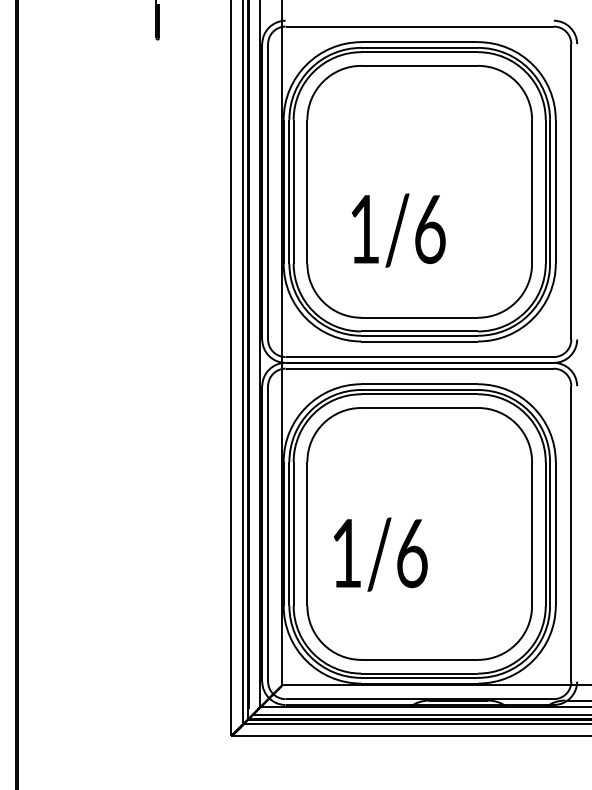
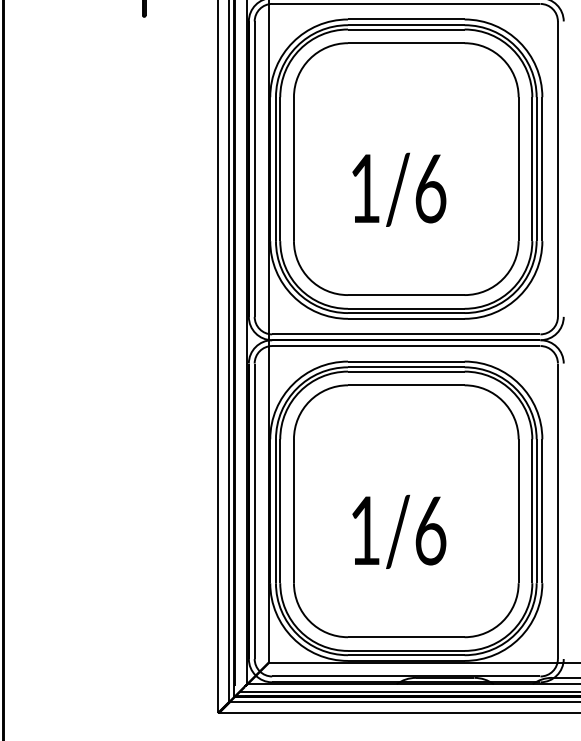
text: (398, 230) -> (399, 189), moved
text: (380, 554) -> (399, 531), moved

